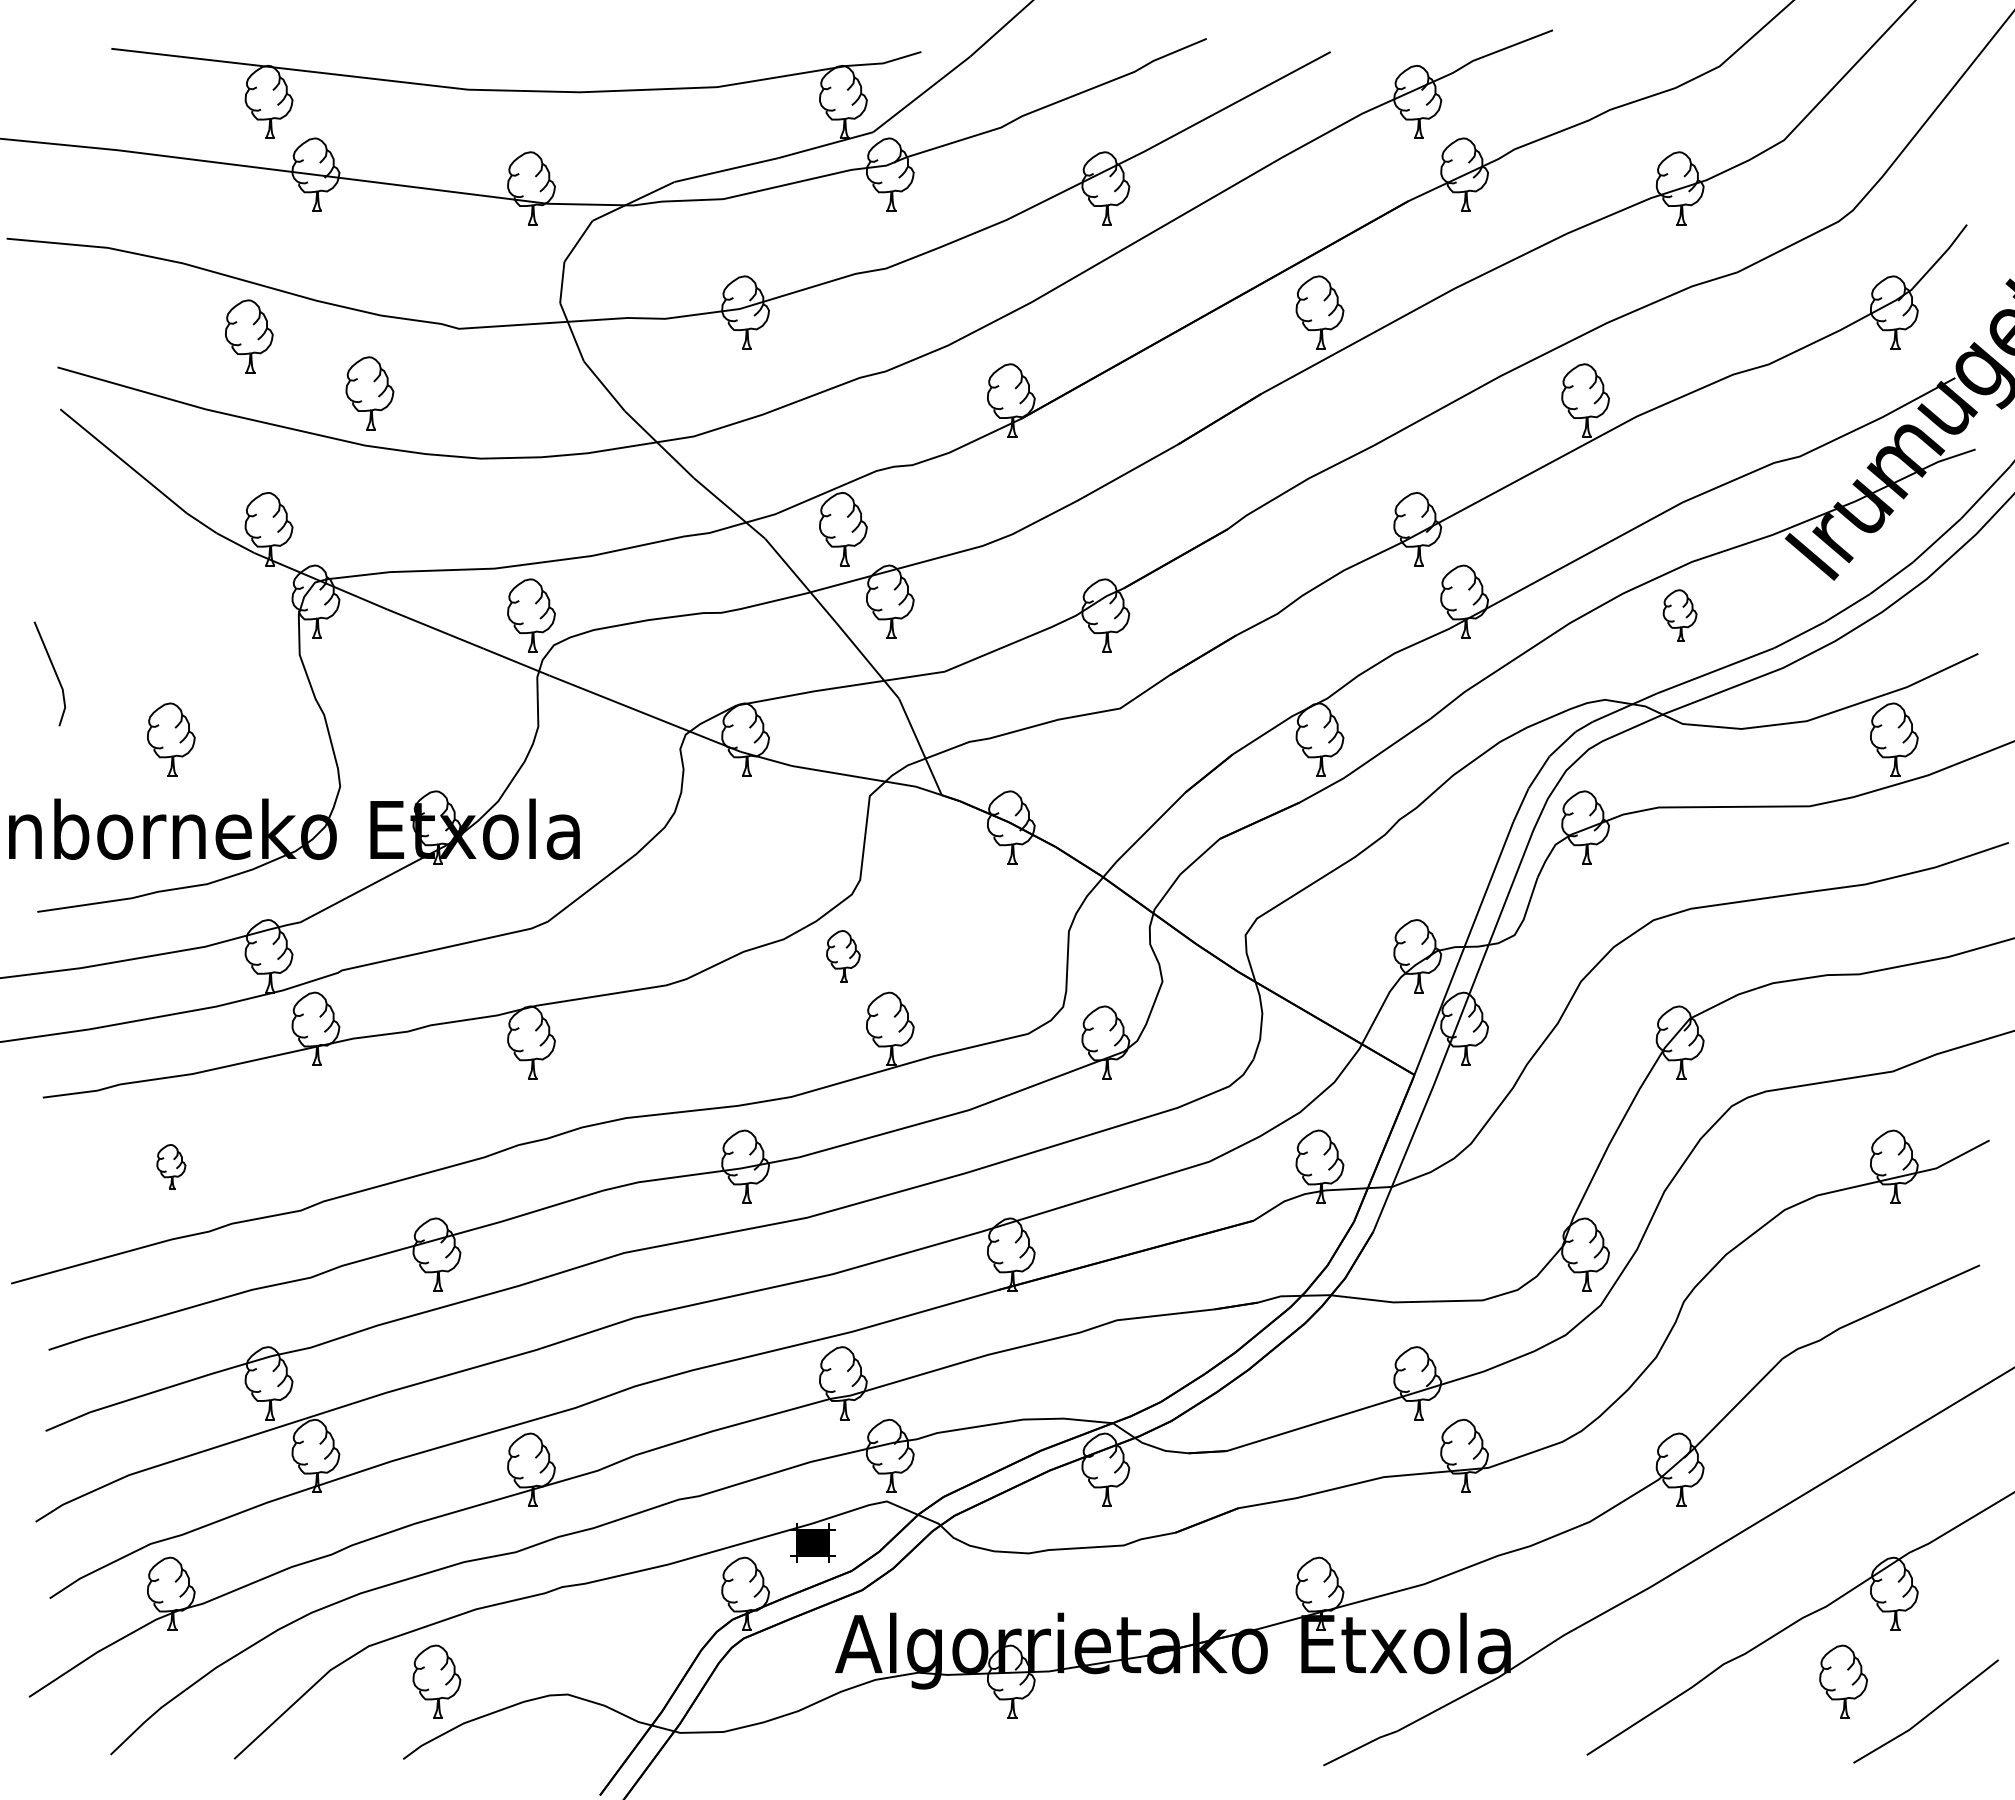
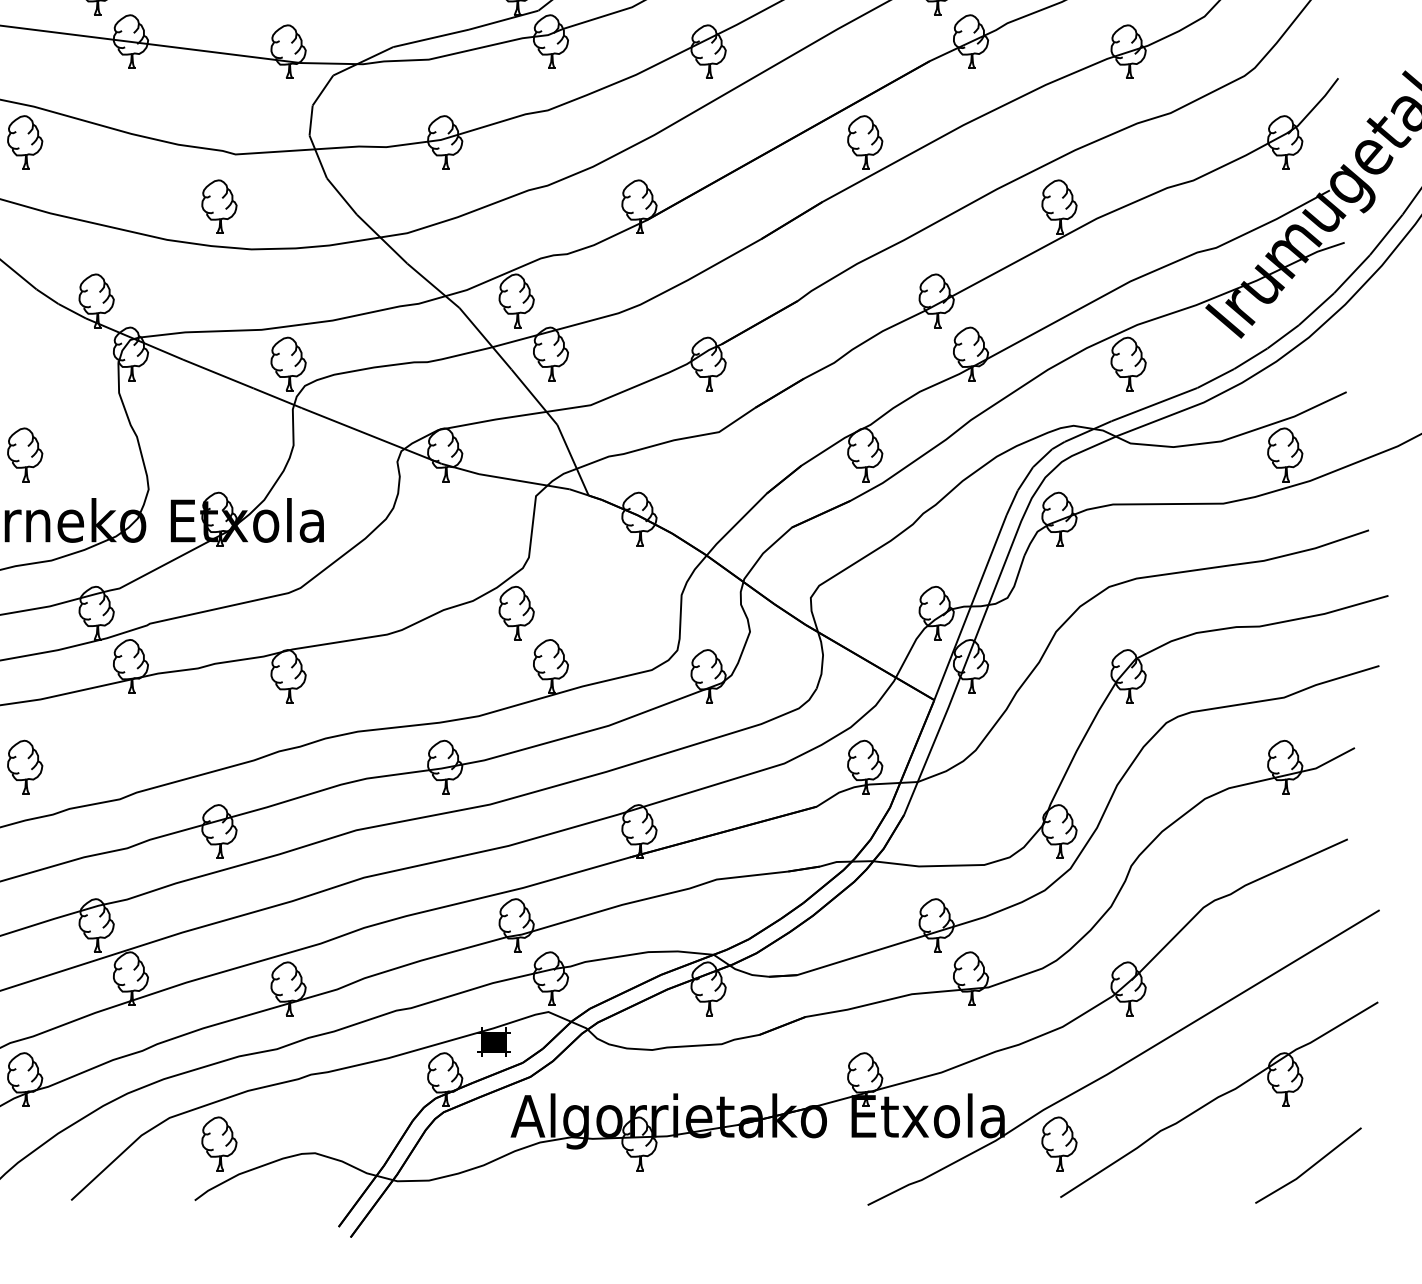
part: (249, 336) -> (25, 142), moved
part: (369, 393) -> (219, 206), moved
part: (1679, 615) -> (1128, 364), size x1.43
part: (843, 956) -> (516, 613), size x1.43
part: (171, 1166) -> (25, 767), size x1.67
part: (1843, 1681) -> (1059, 1143), moved

